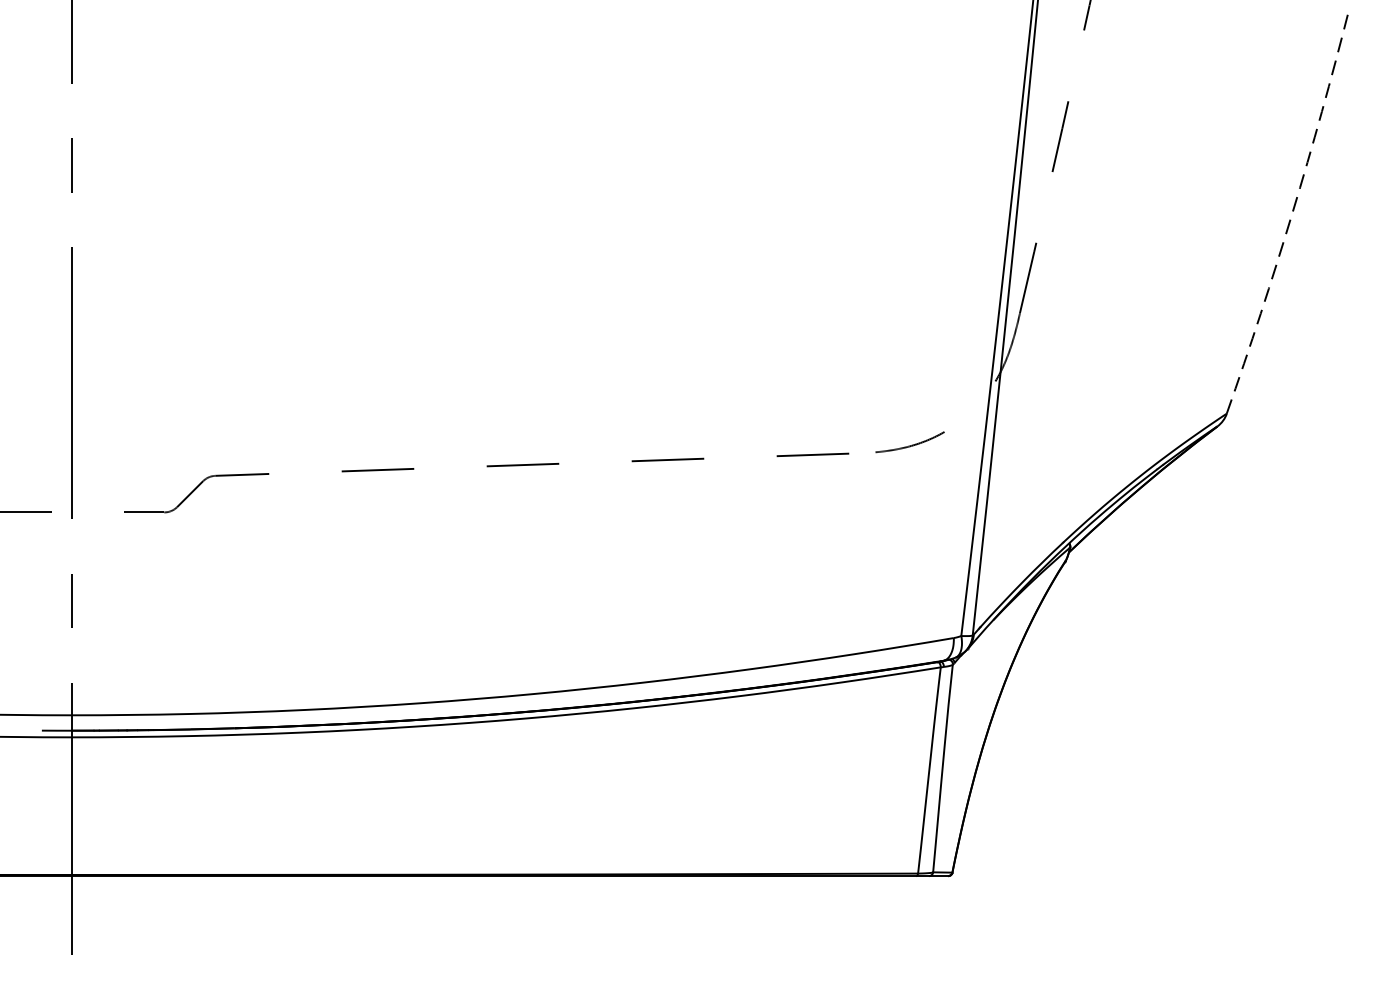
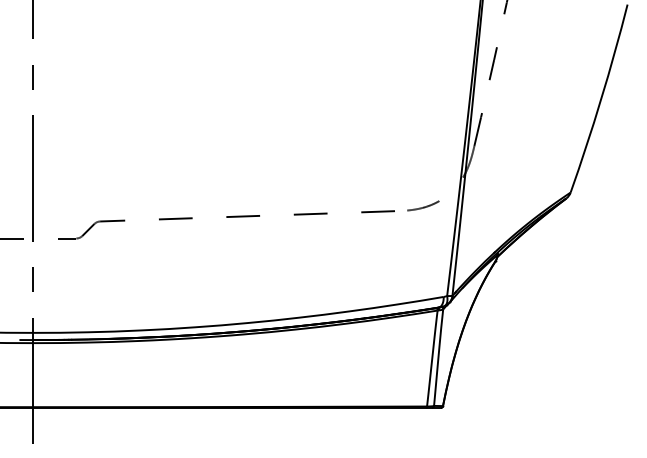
arc: (1293, 213) -> (601, 99), dashed -> solid

